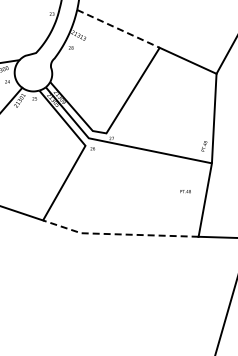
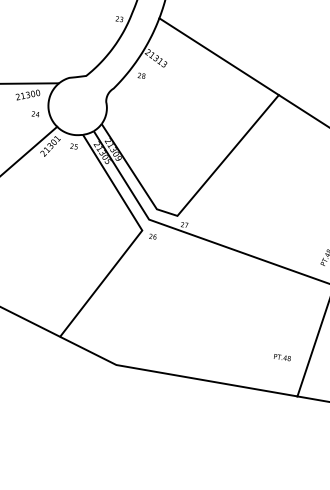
line: (118, 29) -> (219, 57), dashed -> solid
text: (185, 191) -> (282, 357), moved
line: (119, 234) -> (175, 375), dashed -> solid

